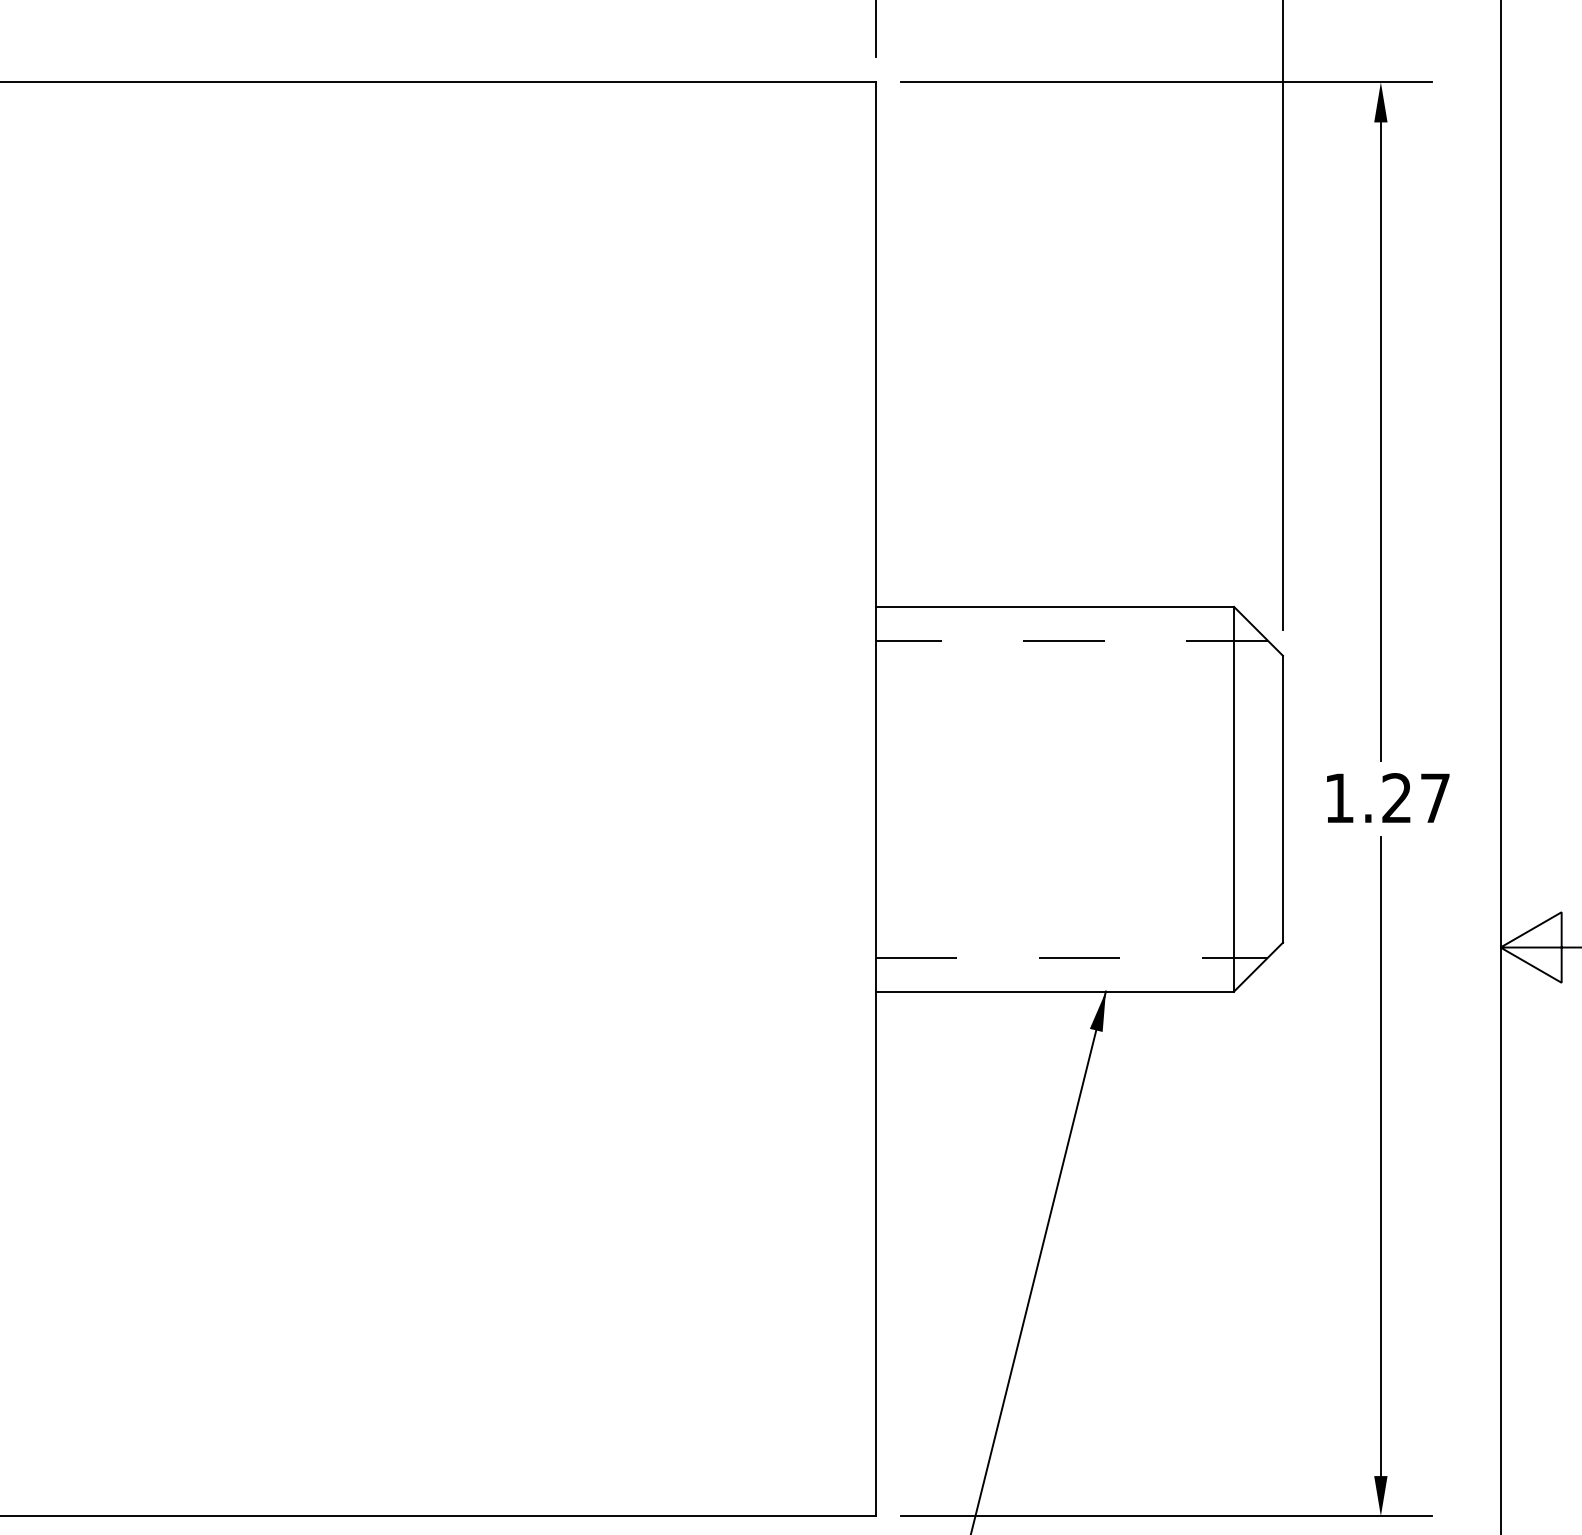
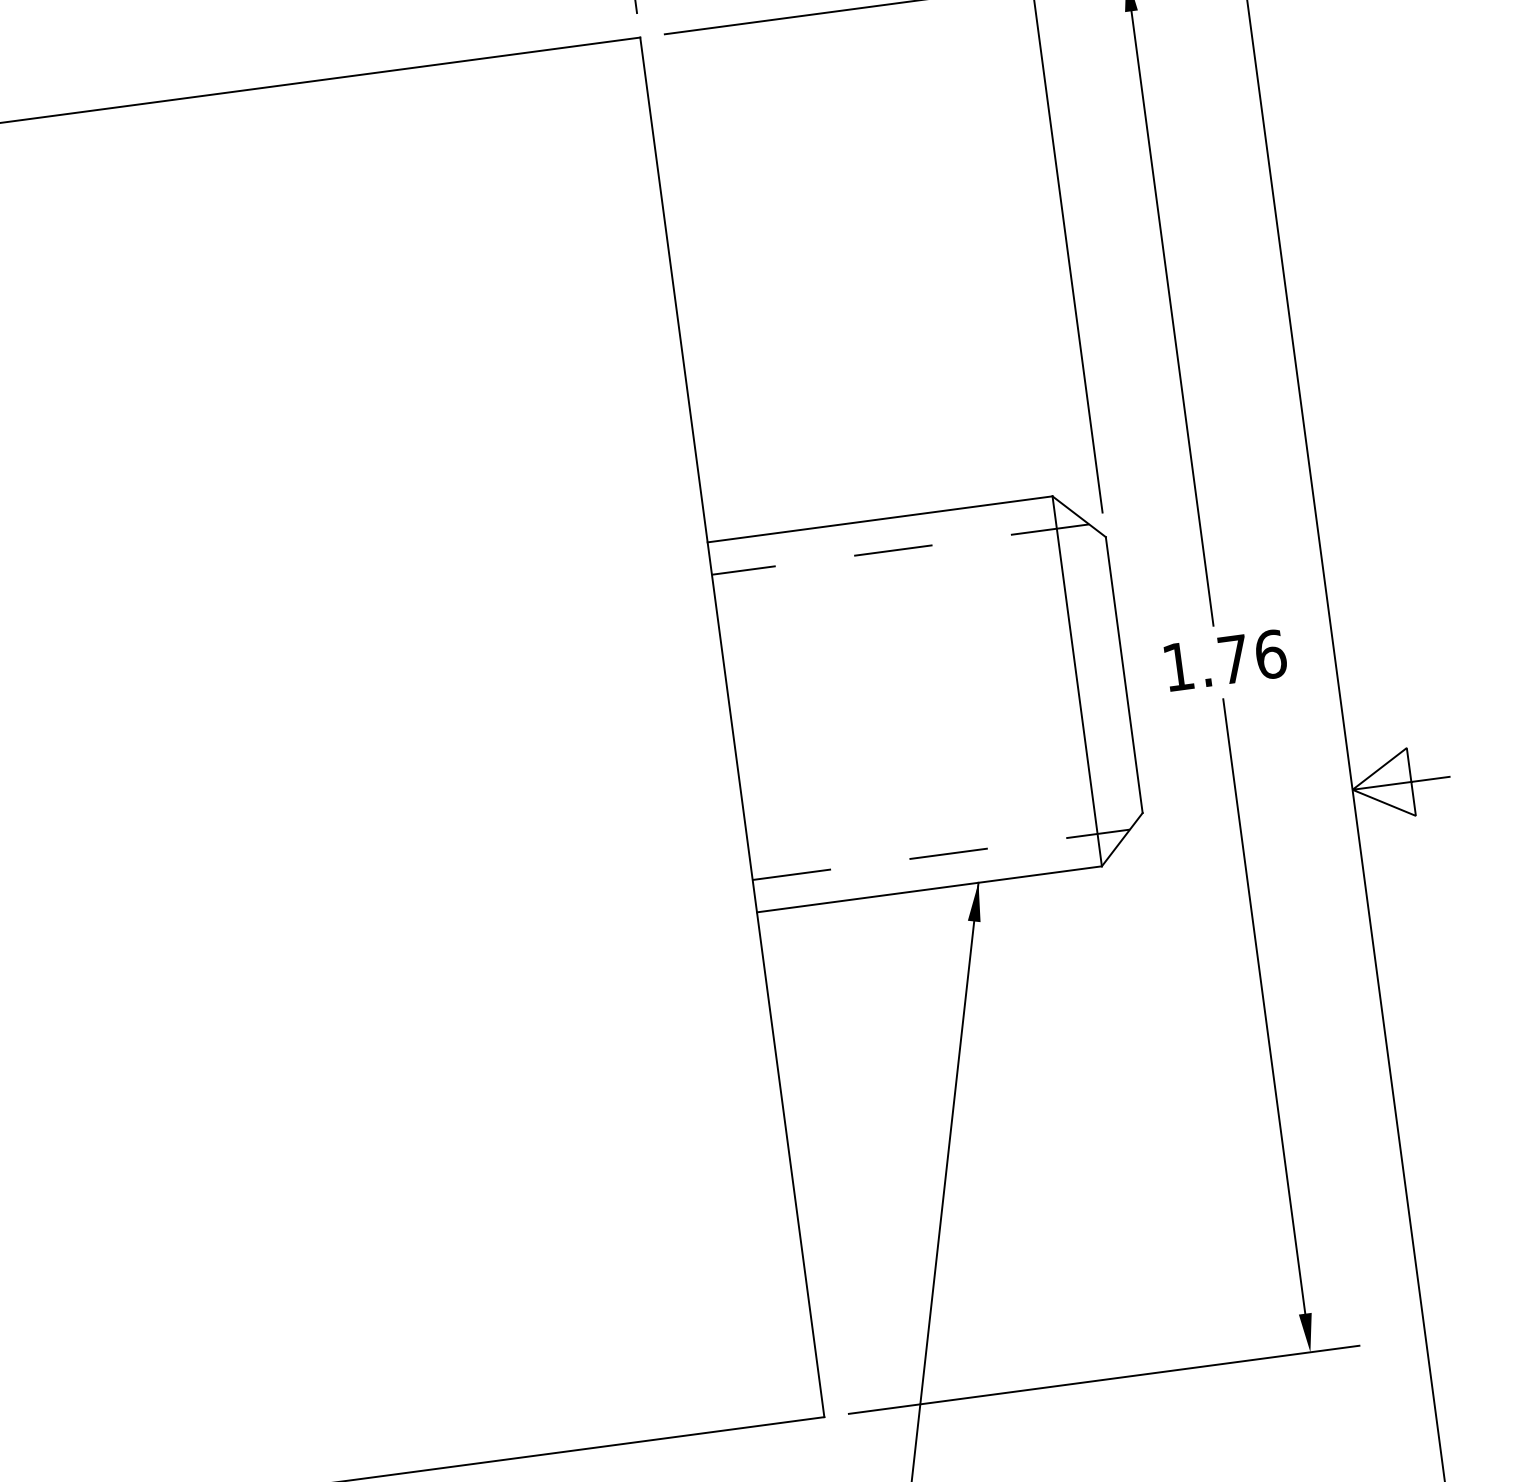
text: (1416, 798) -> (1252, 657), 1.27 -> 1.76

